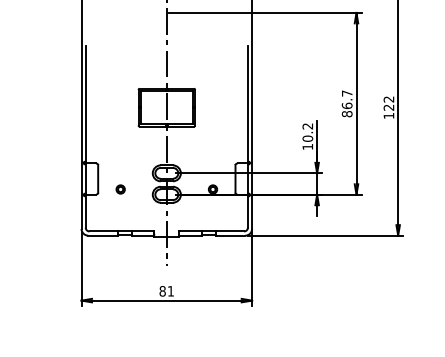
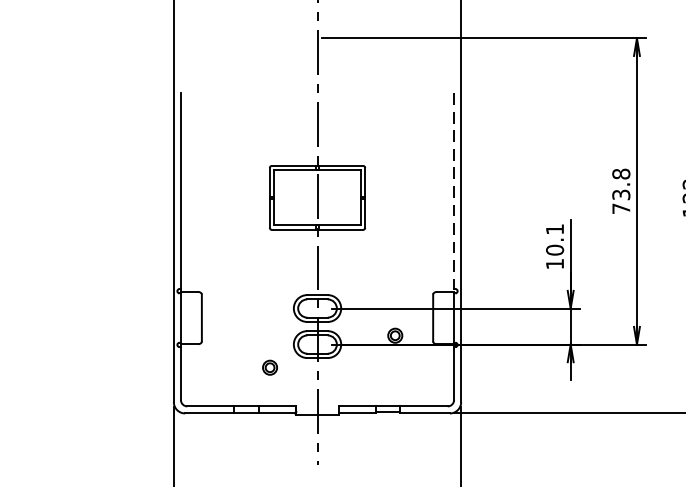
text: (346, 103) -> (620, 190), 86.7 -> 73.8
line: (247, 105) -> (453, 194), solid -> dashed
text: (307, 126) -> (554, 229), 10.2 -> 10.1
part: (120, 189) -> (269, 367), moved

